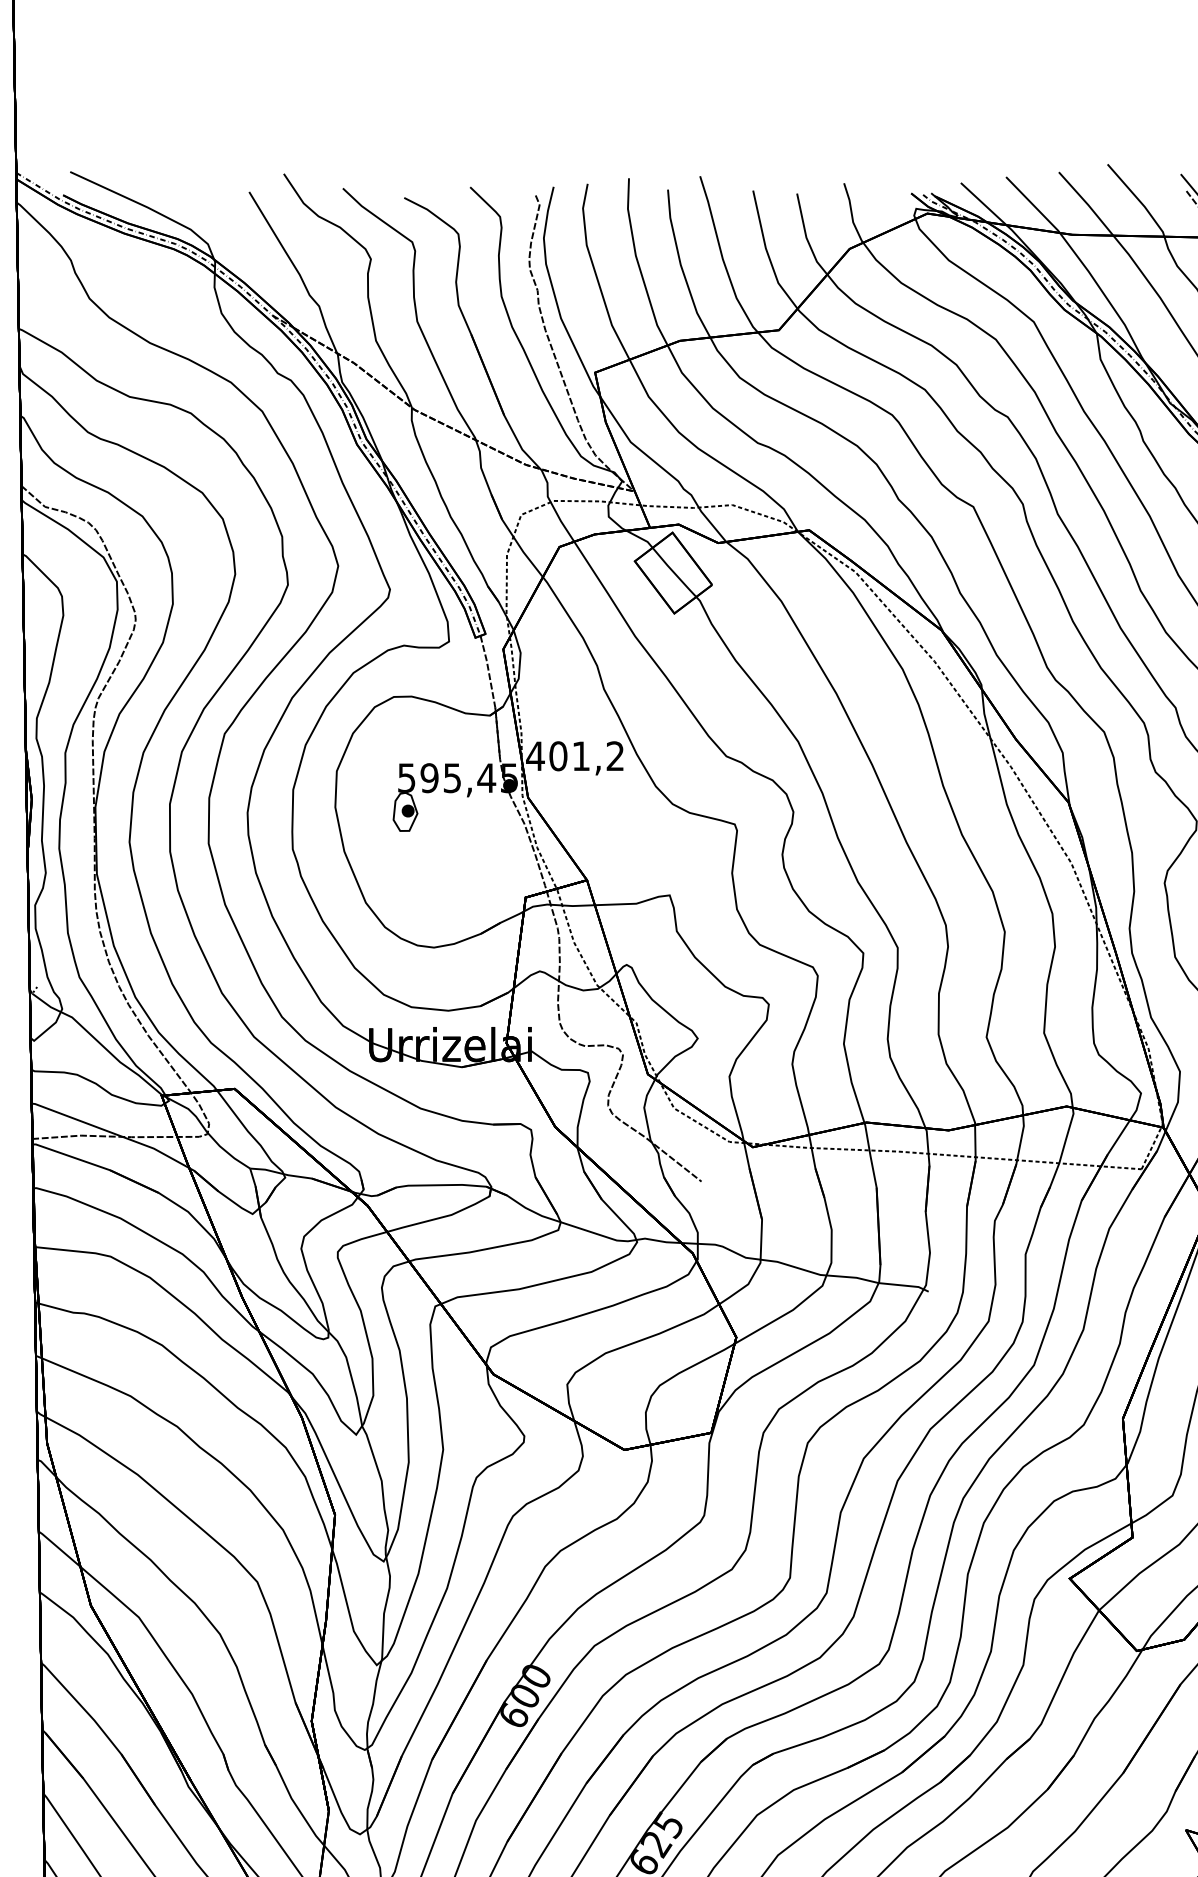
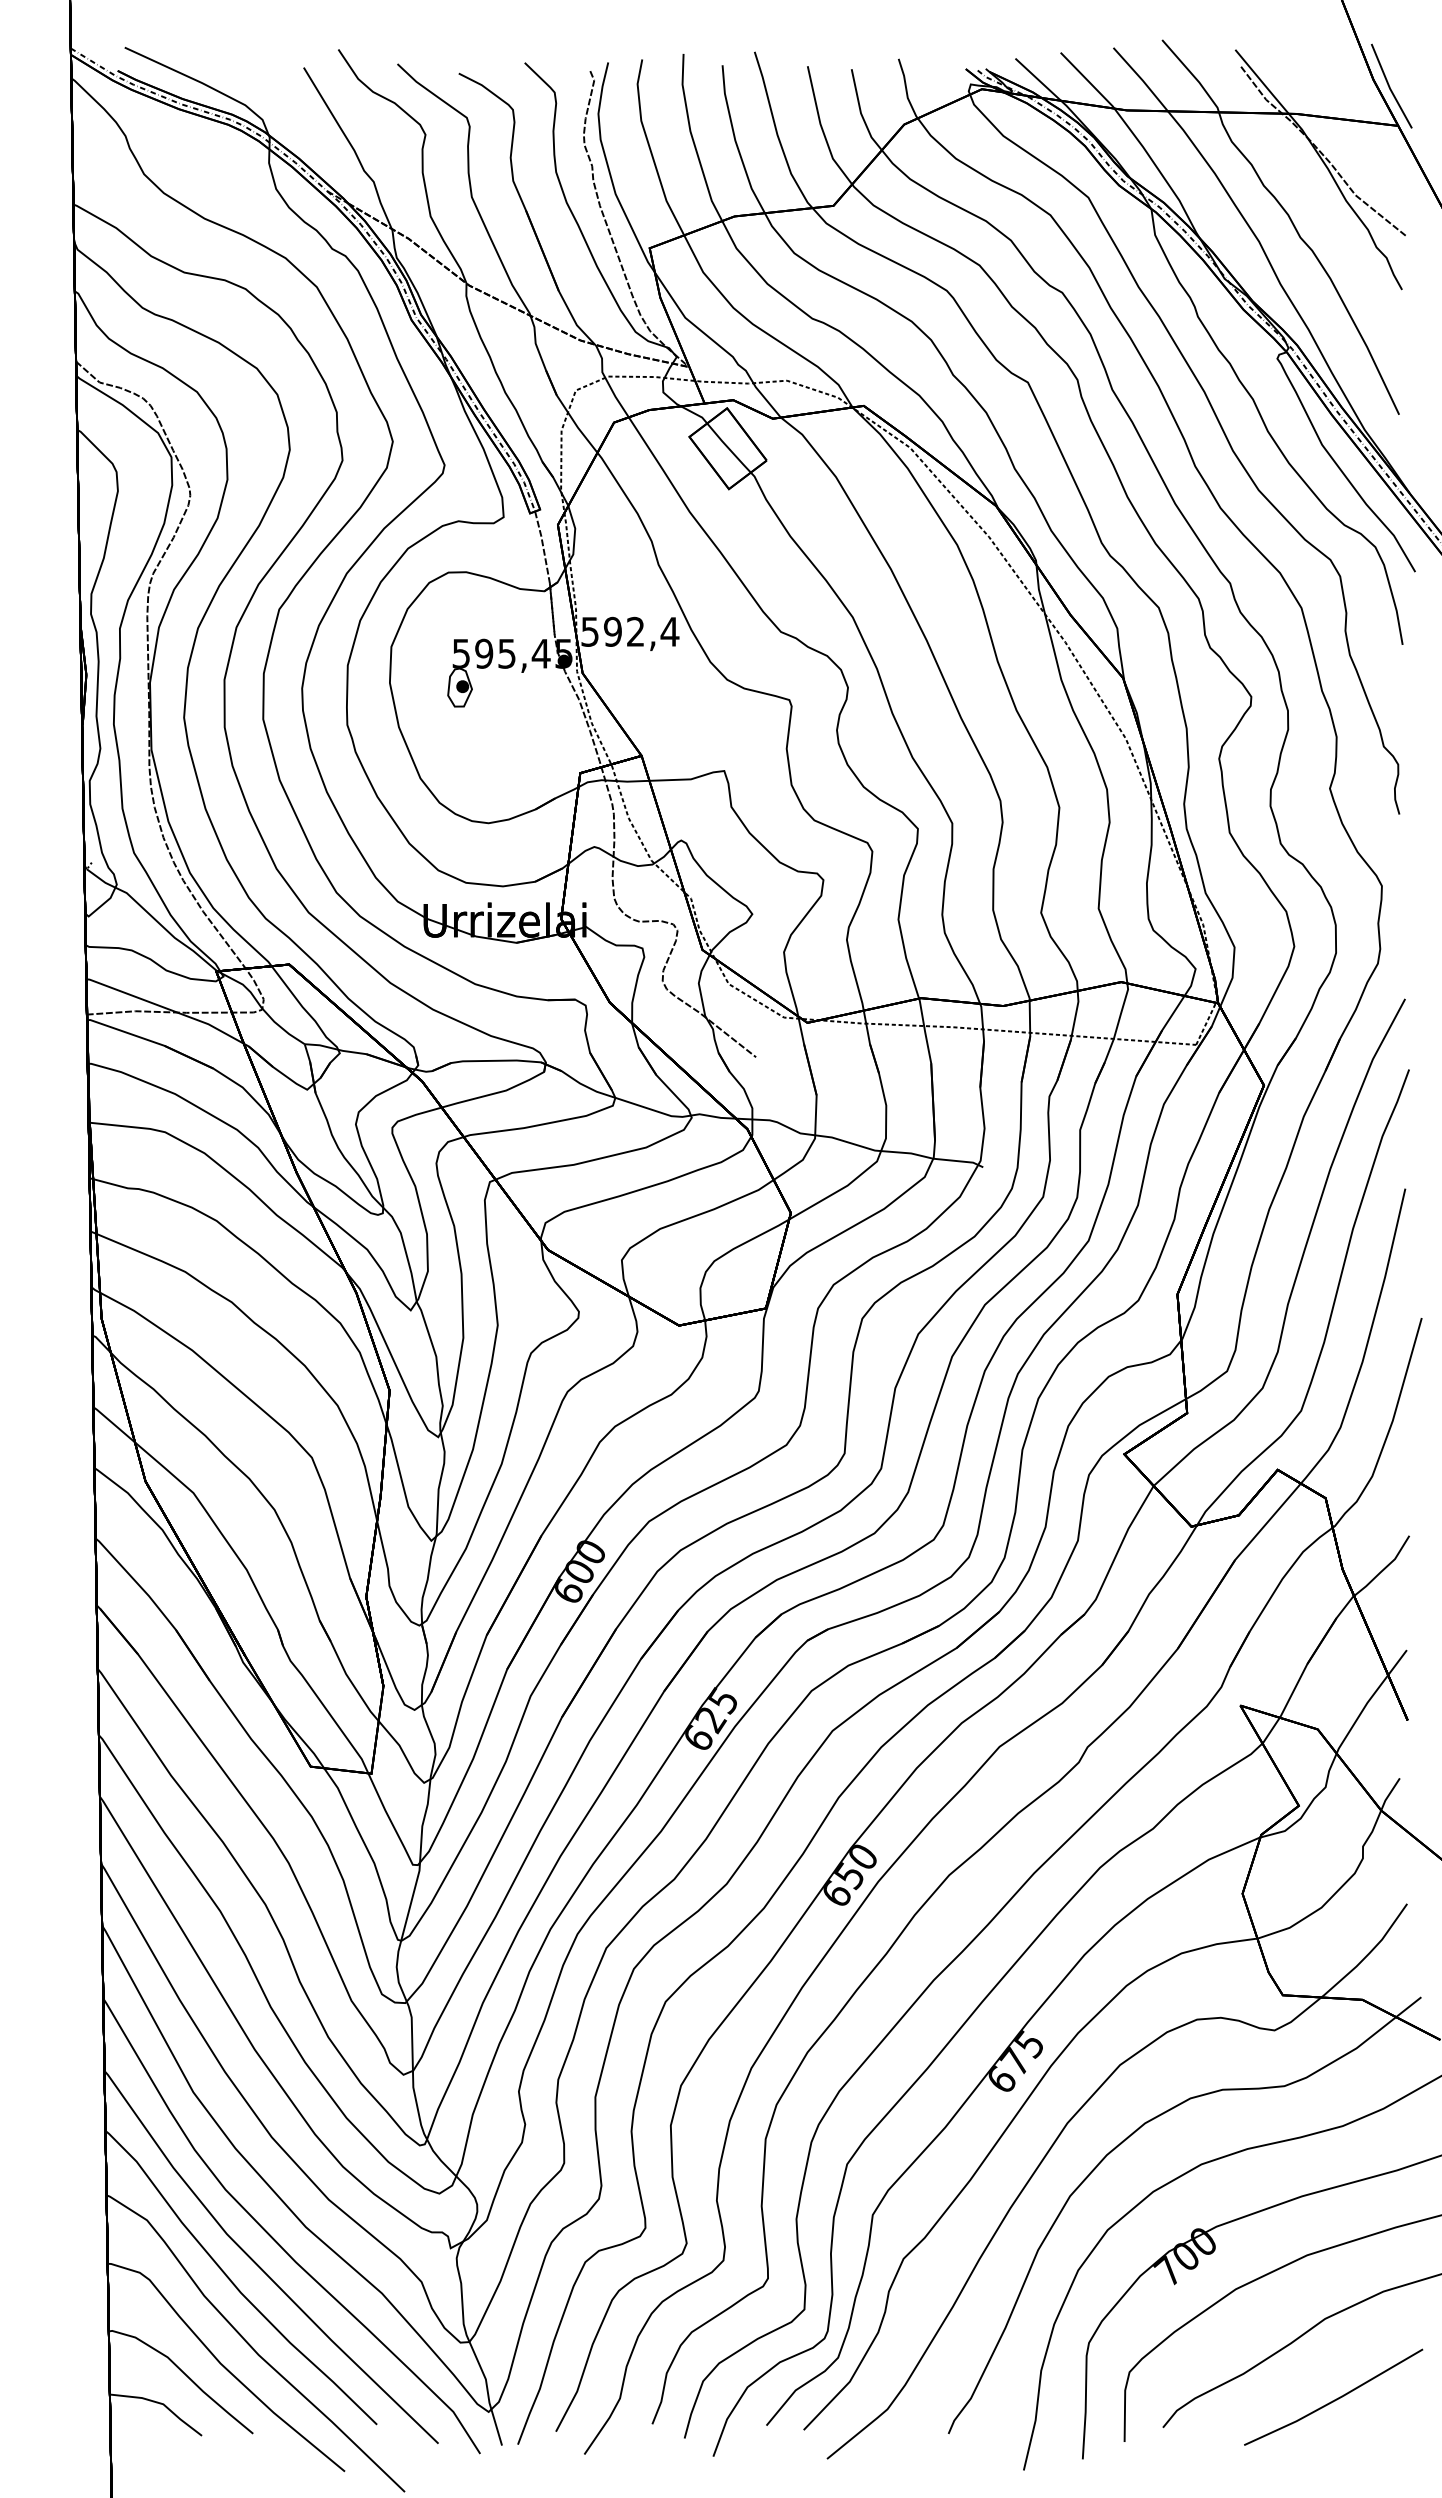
text: (574, 755) -> (629, 631), 401,2 -> 592,4

